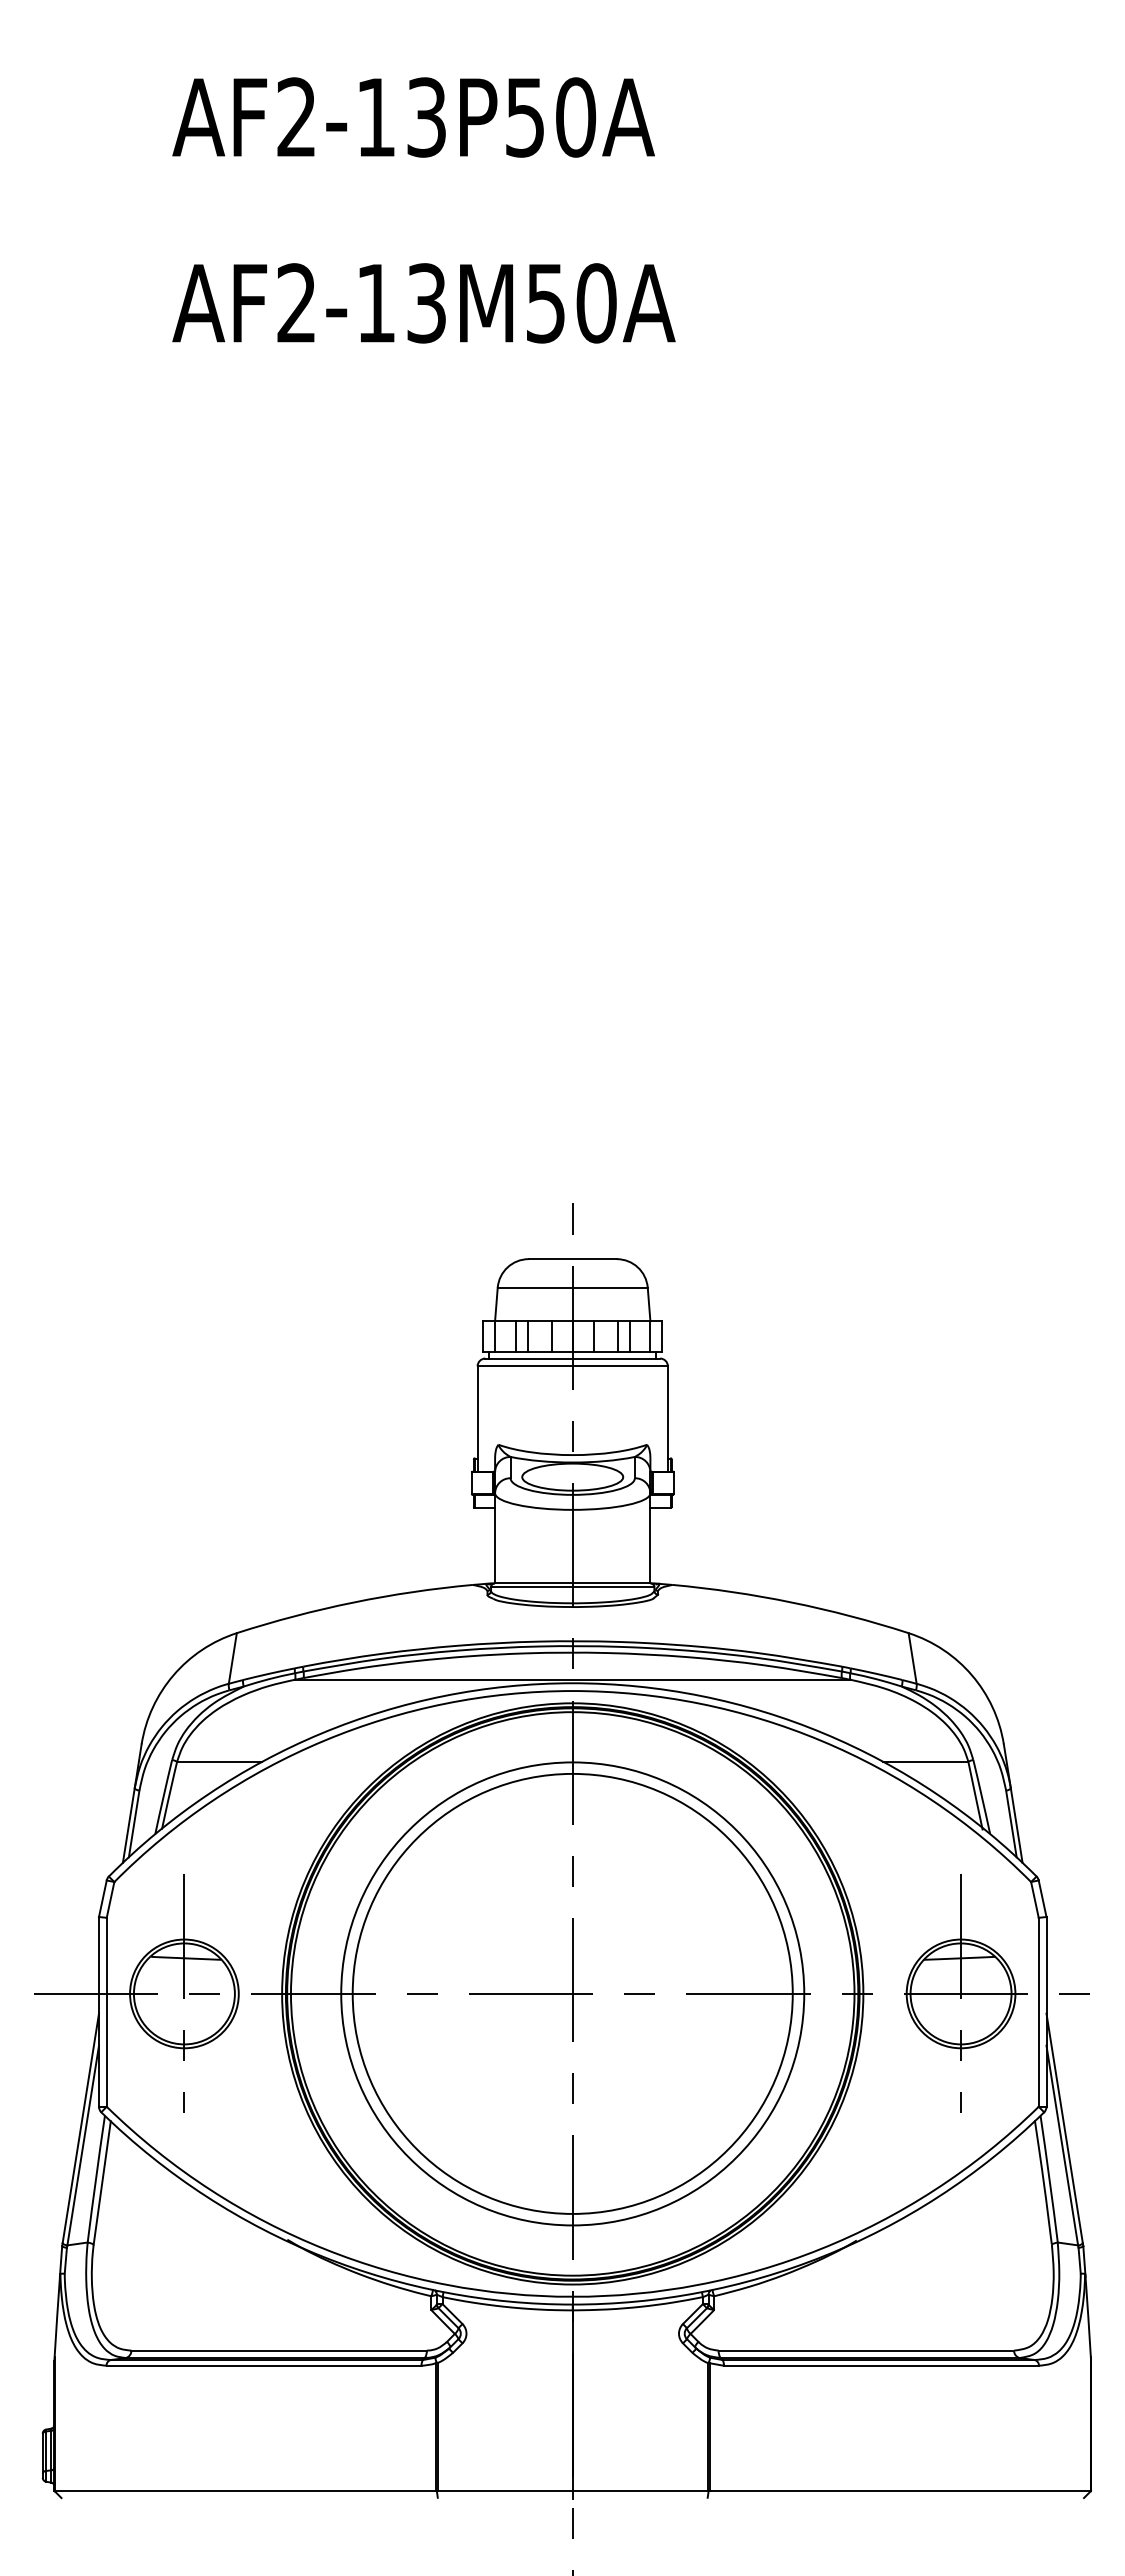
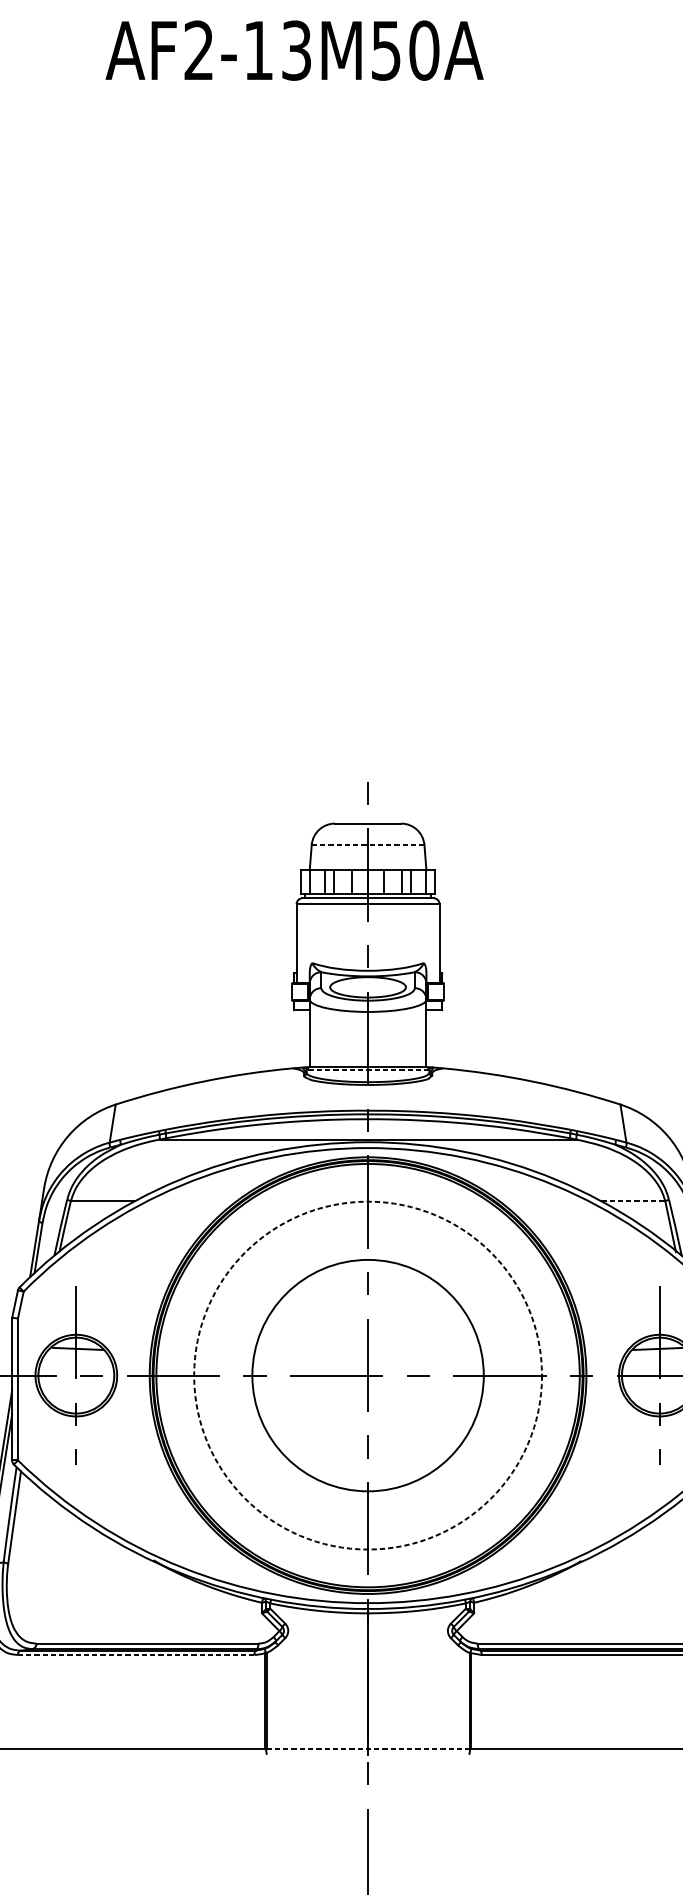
text: (423, 303) -> (294, 50), moved
line: (573, 1287) -> (368, 844), solid -> dashed
line: (572, 1587) -> (367, 1070), solid -> dashed
line: (925, 1761) -> (633, 1201), solid -> dashed
circle: (572, 1993) -> (367, 1375), size x0.7
circle: (572, 1993) -> (367, 1375), solid -> dashed
line: (263, 2365) -> (135, 1654), solid -> dashed
line: (572, 2490) -> (367, 1748), solid -> dashed

